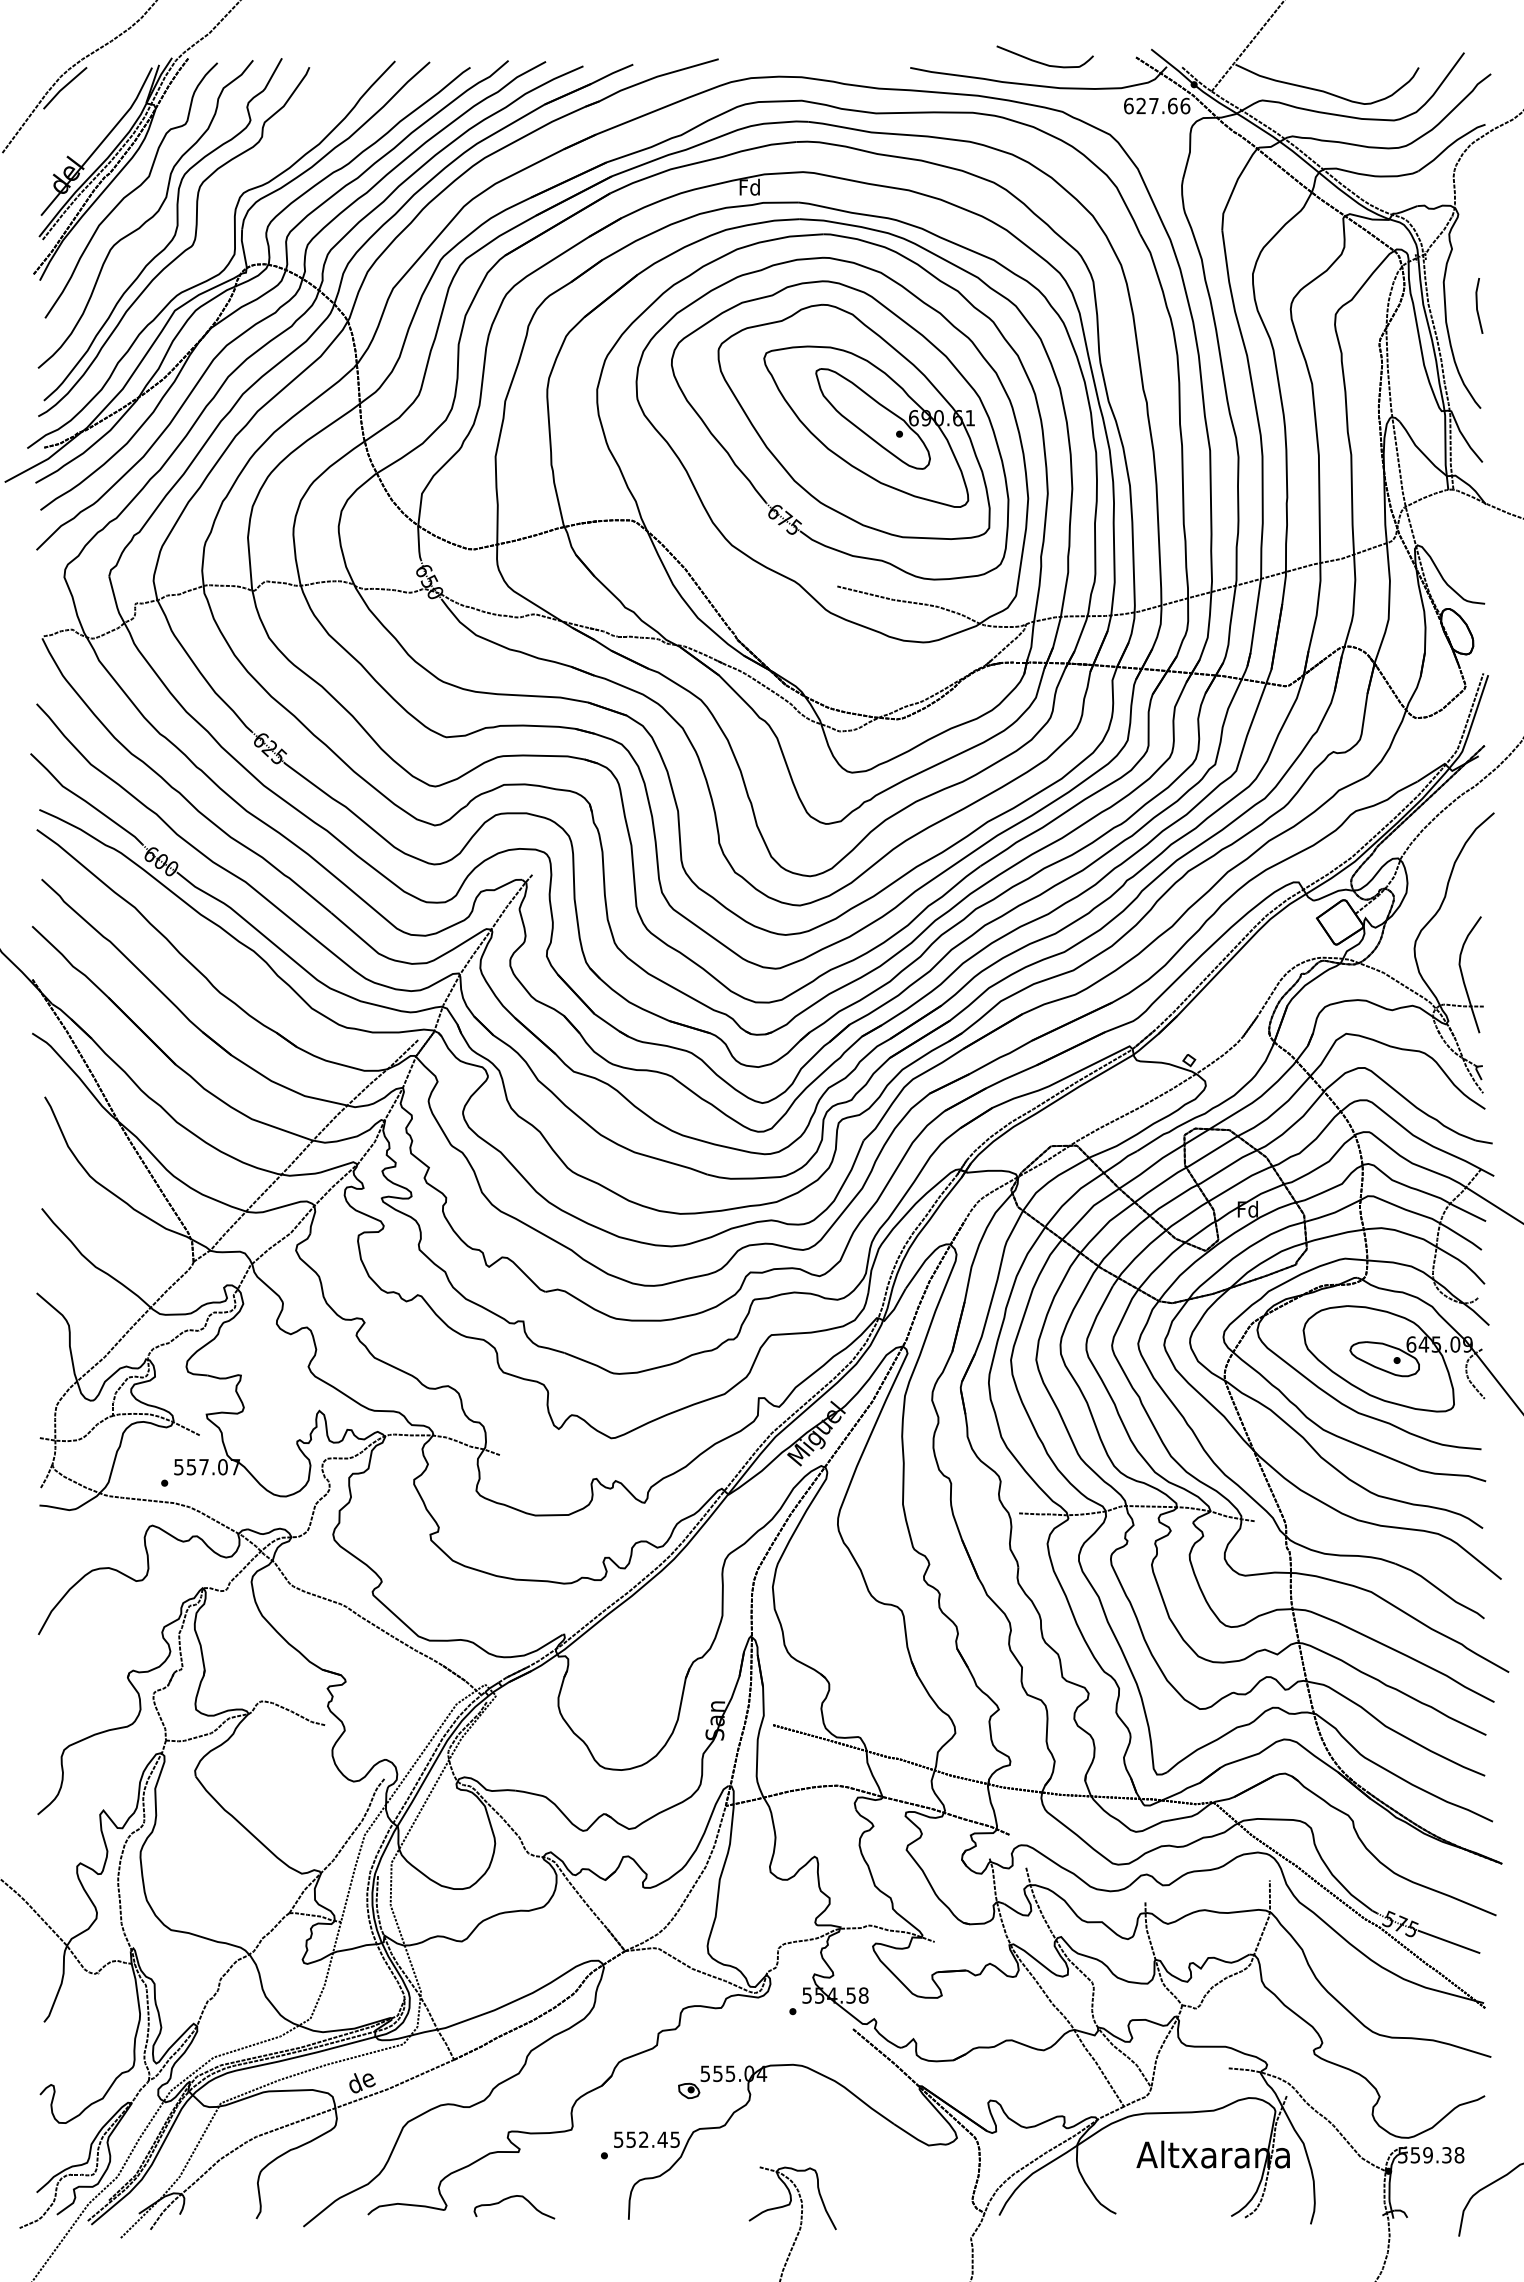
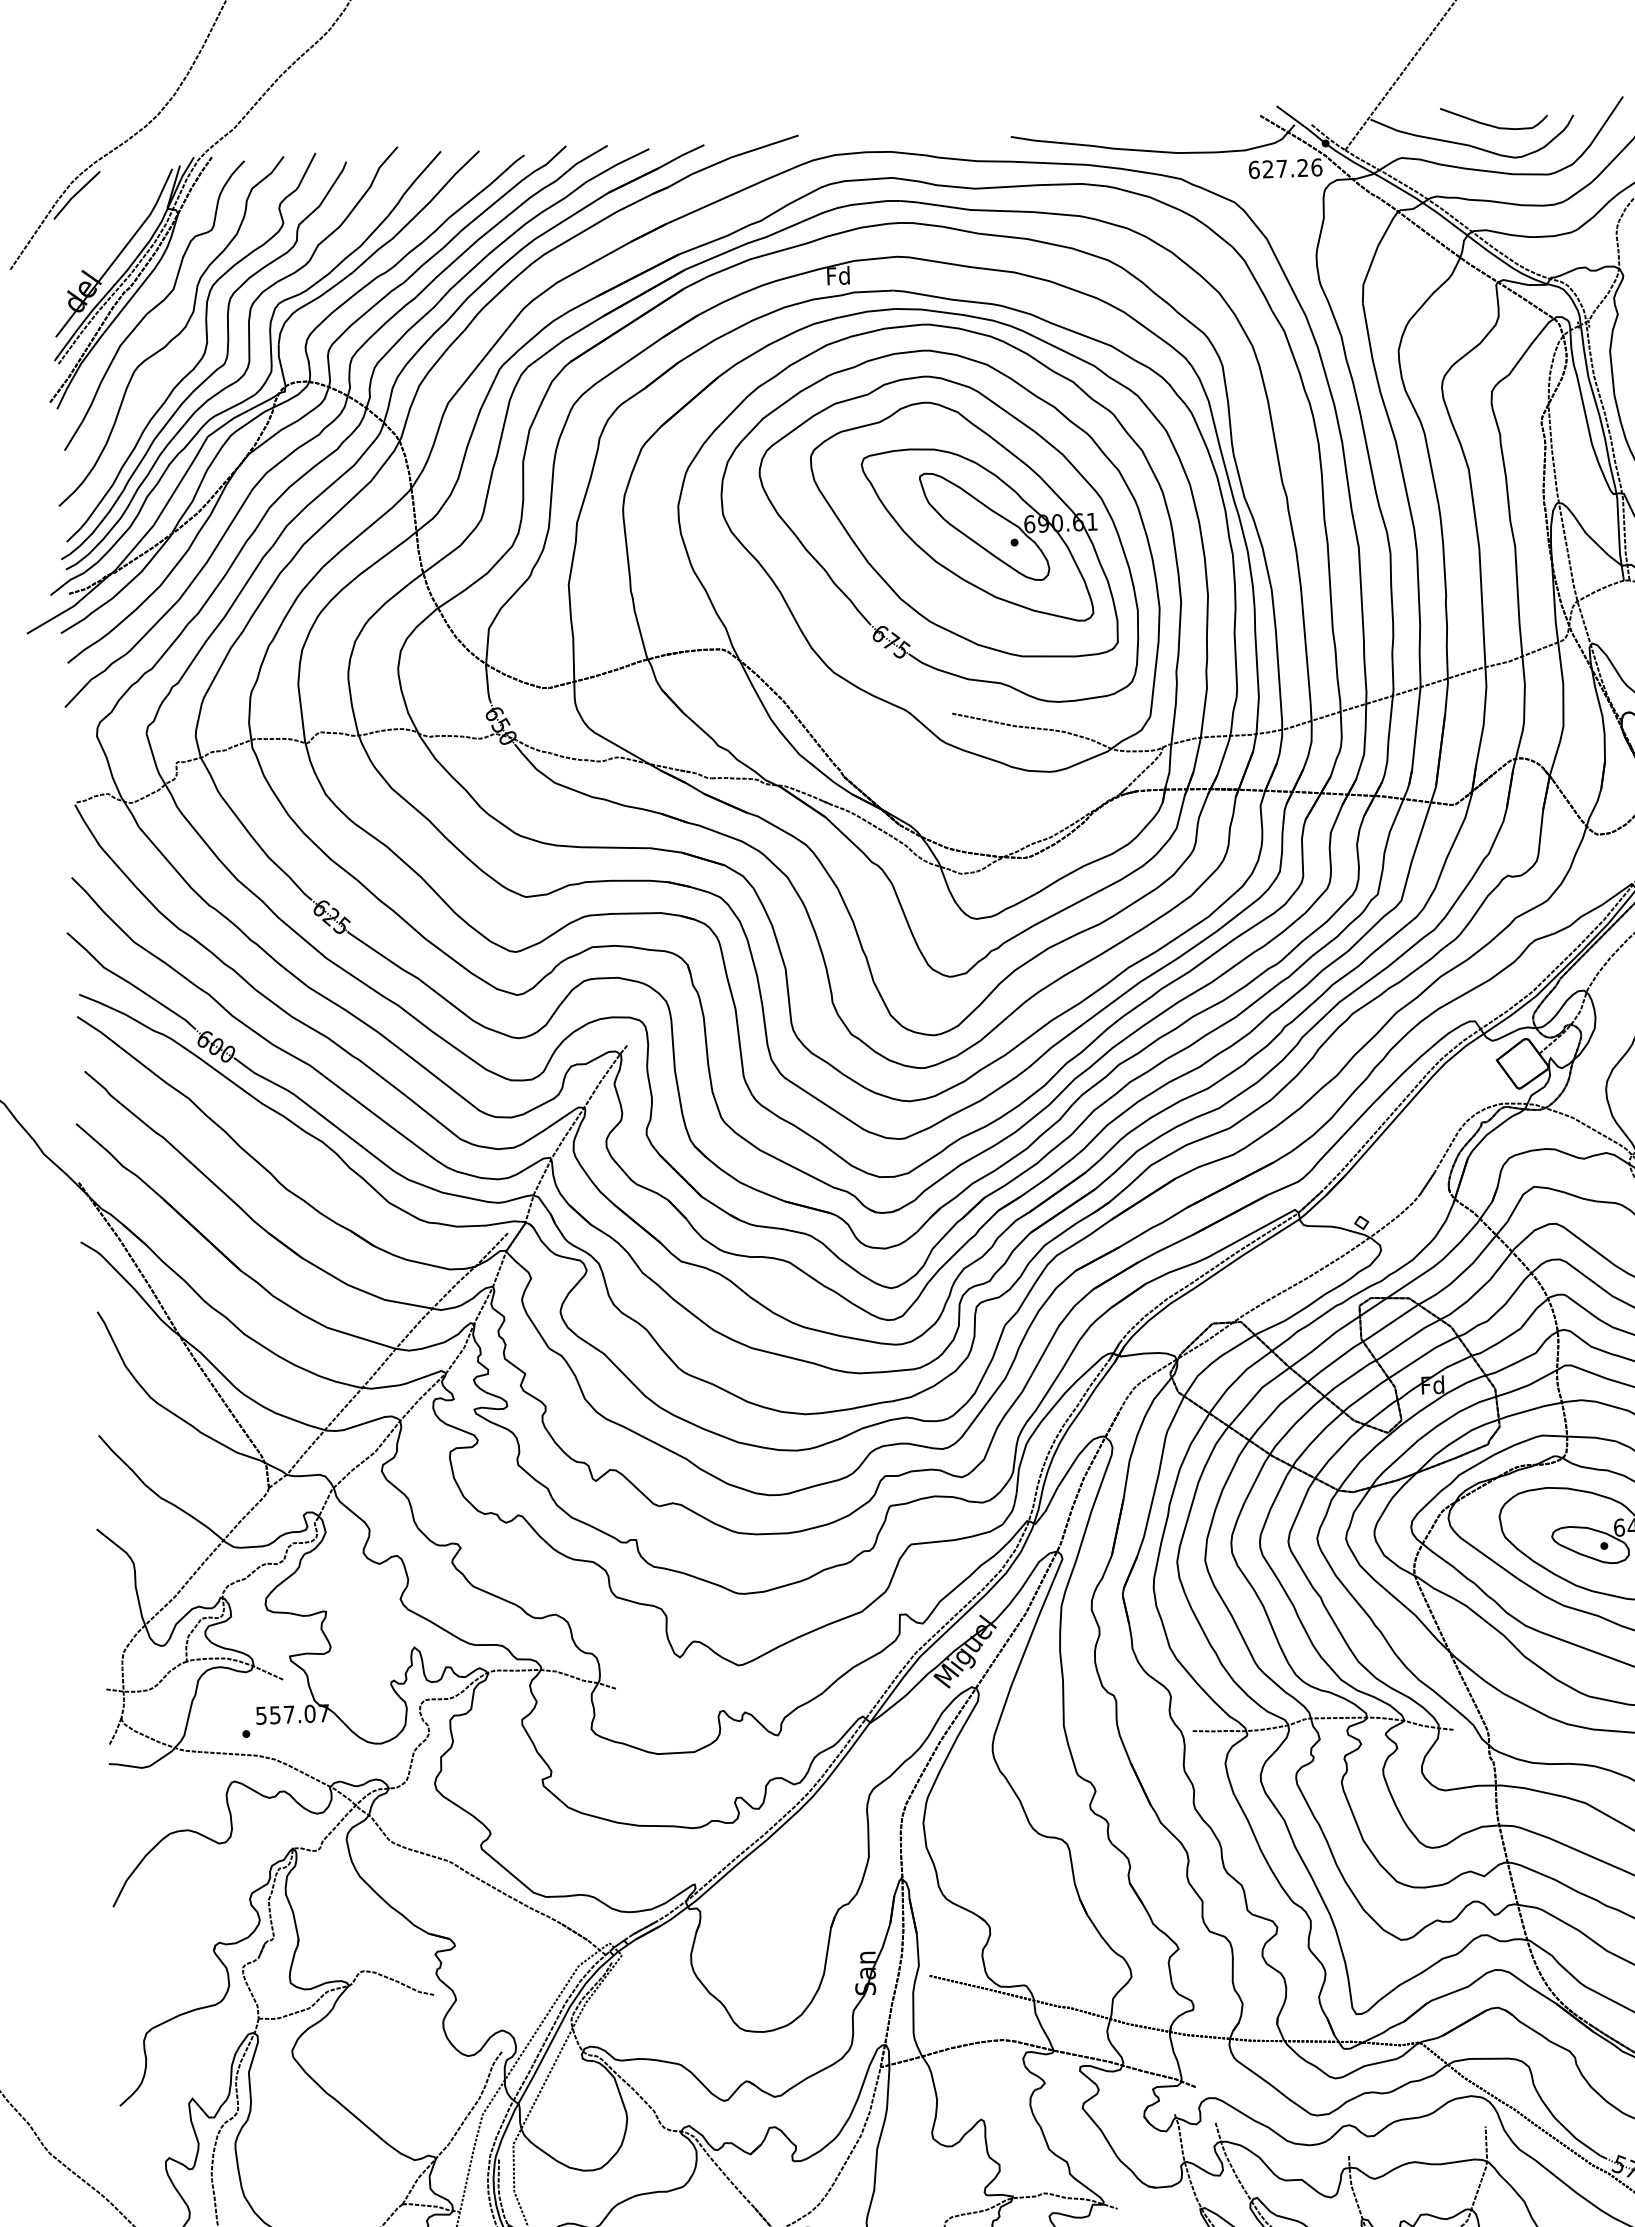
curve: (1042, 62) -> (1491, 124), moved
text: (1172, 105) -> (1302, 167), 627.66 -> 627.26
part: (213, 245) -> (247, 362), added

